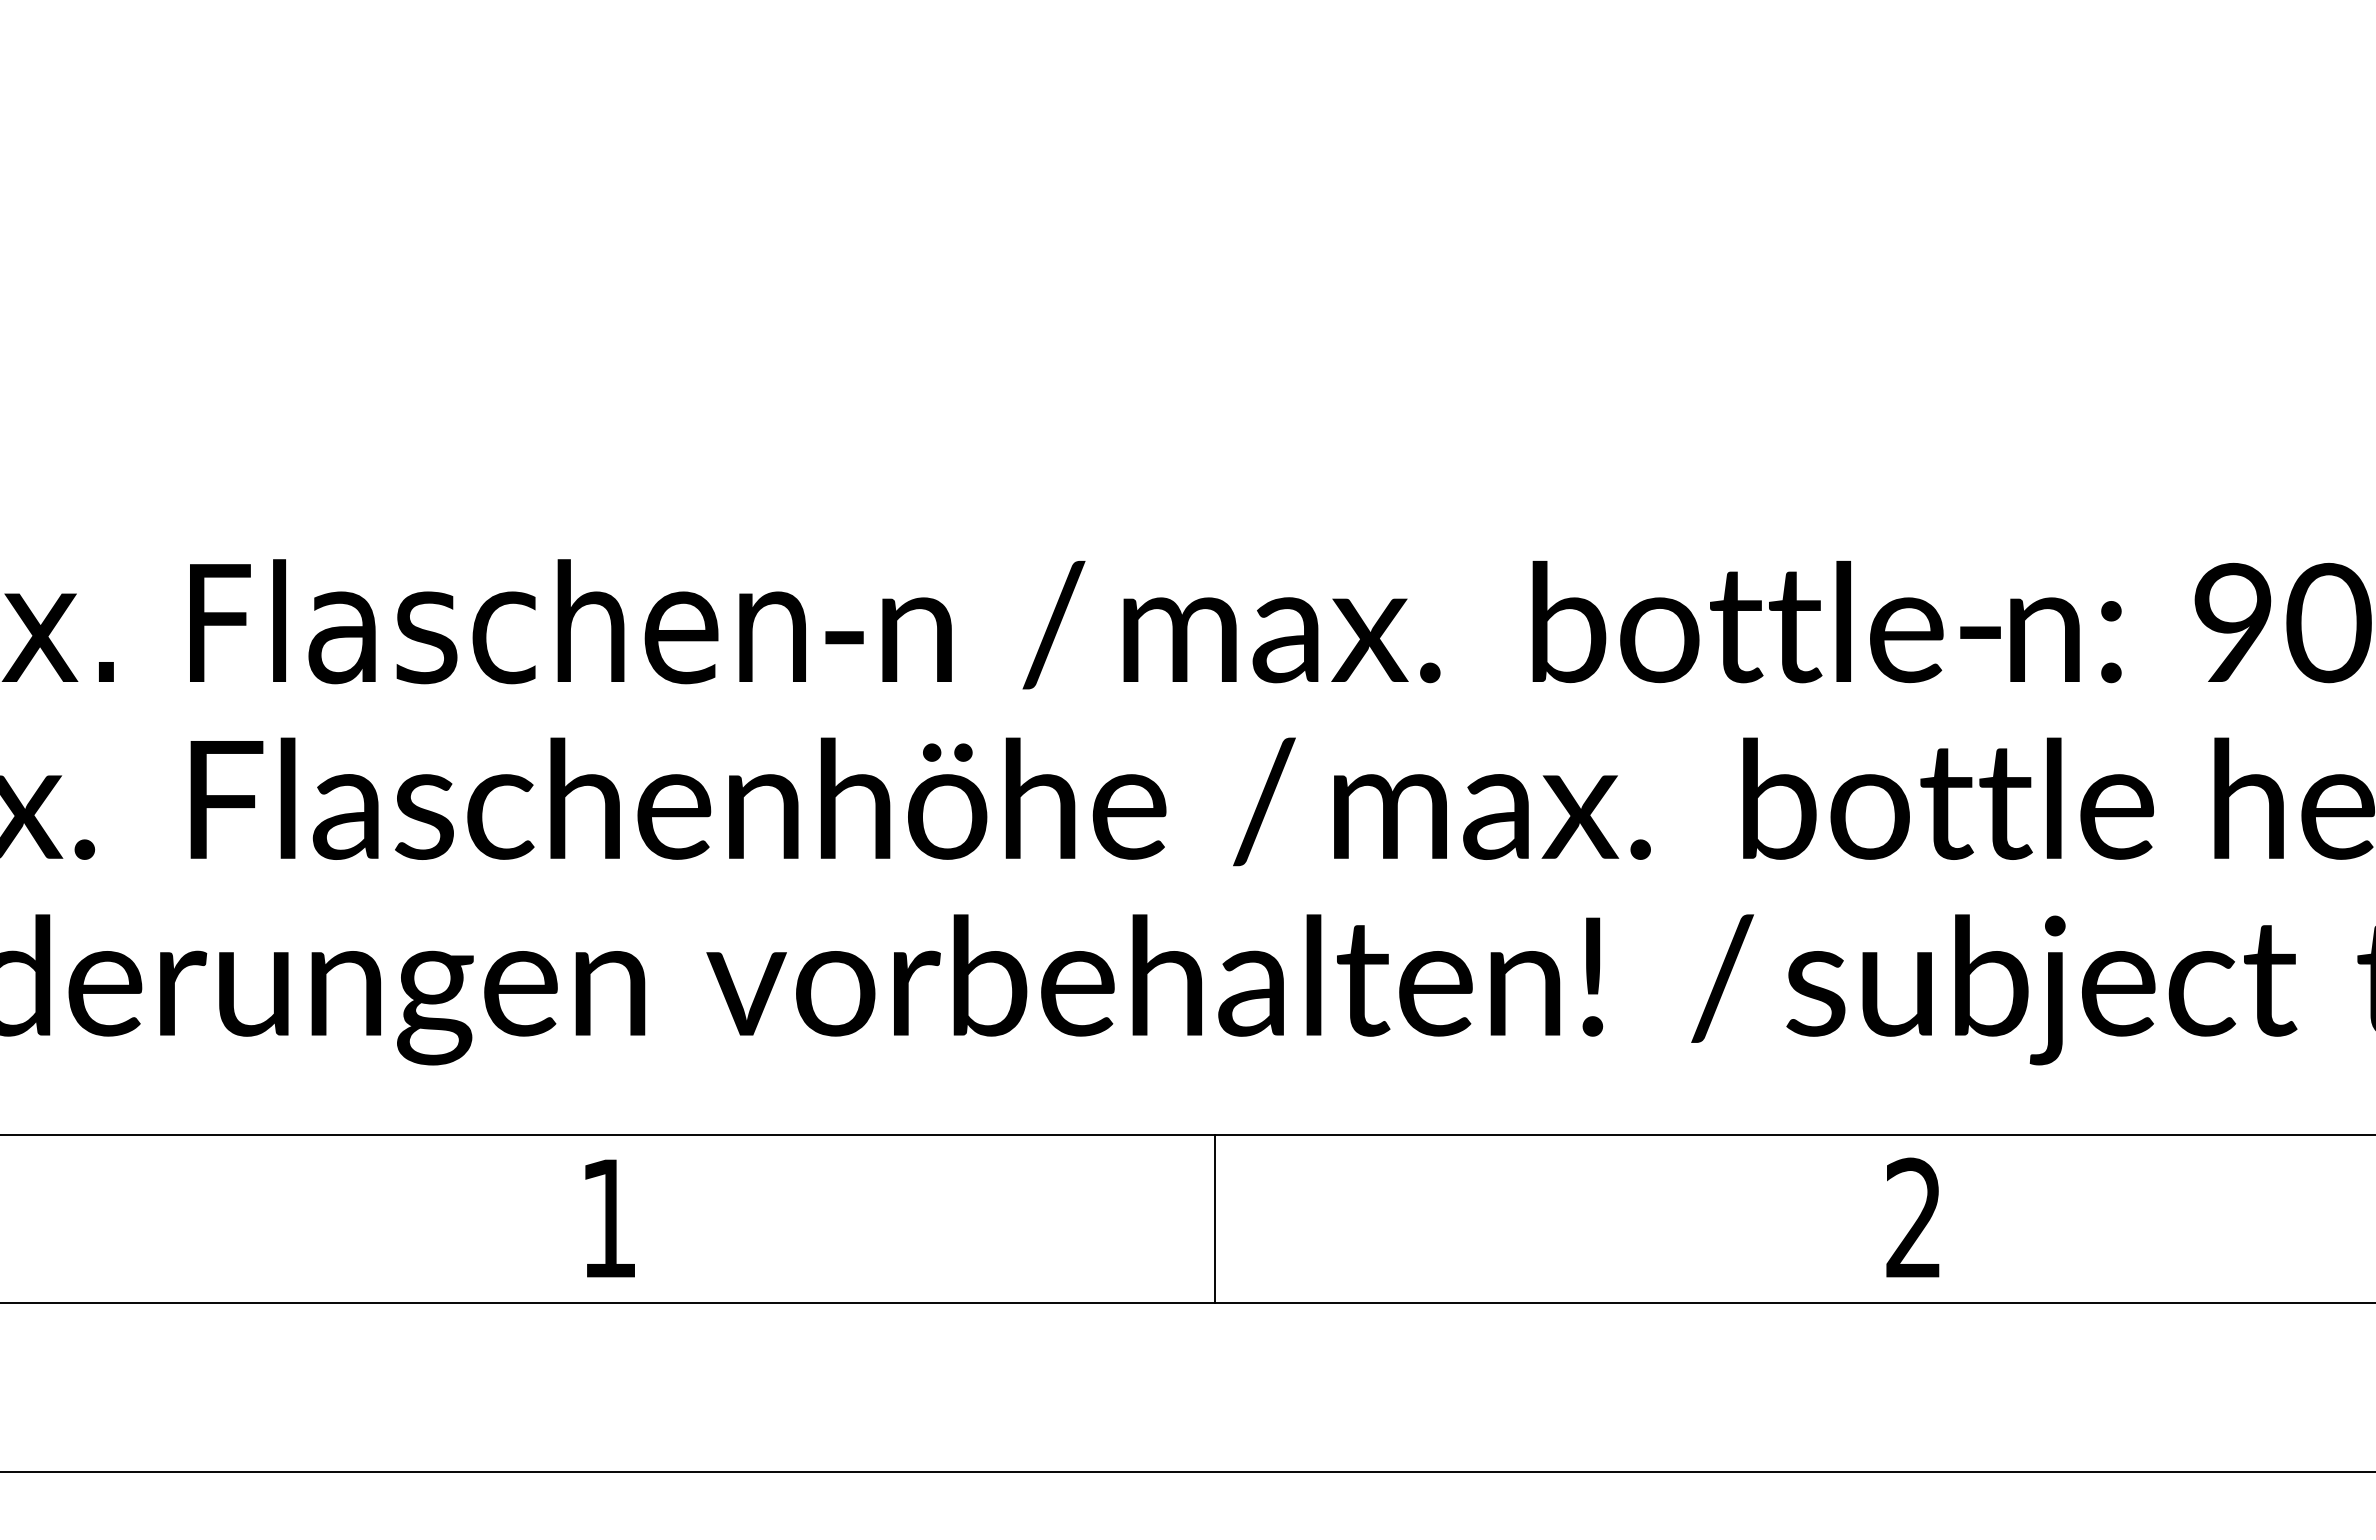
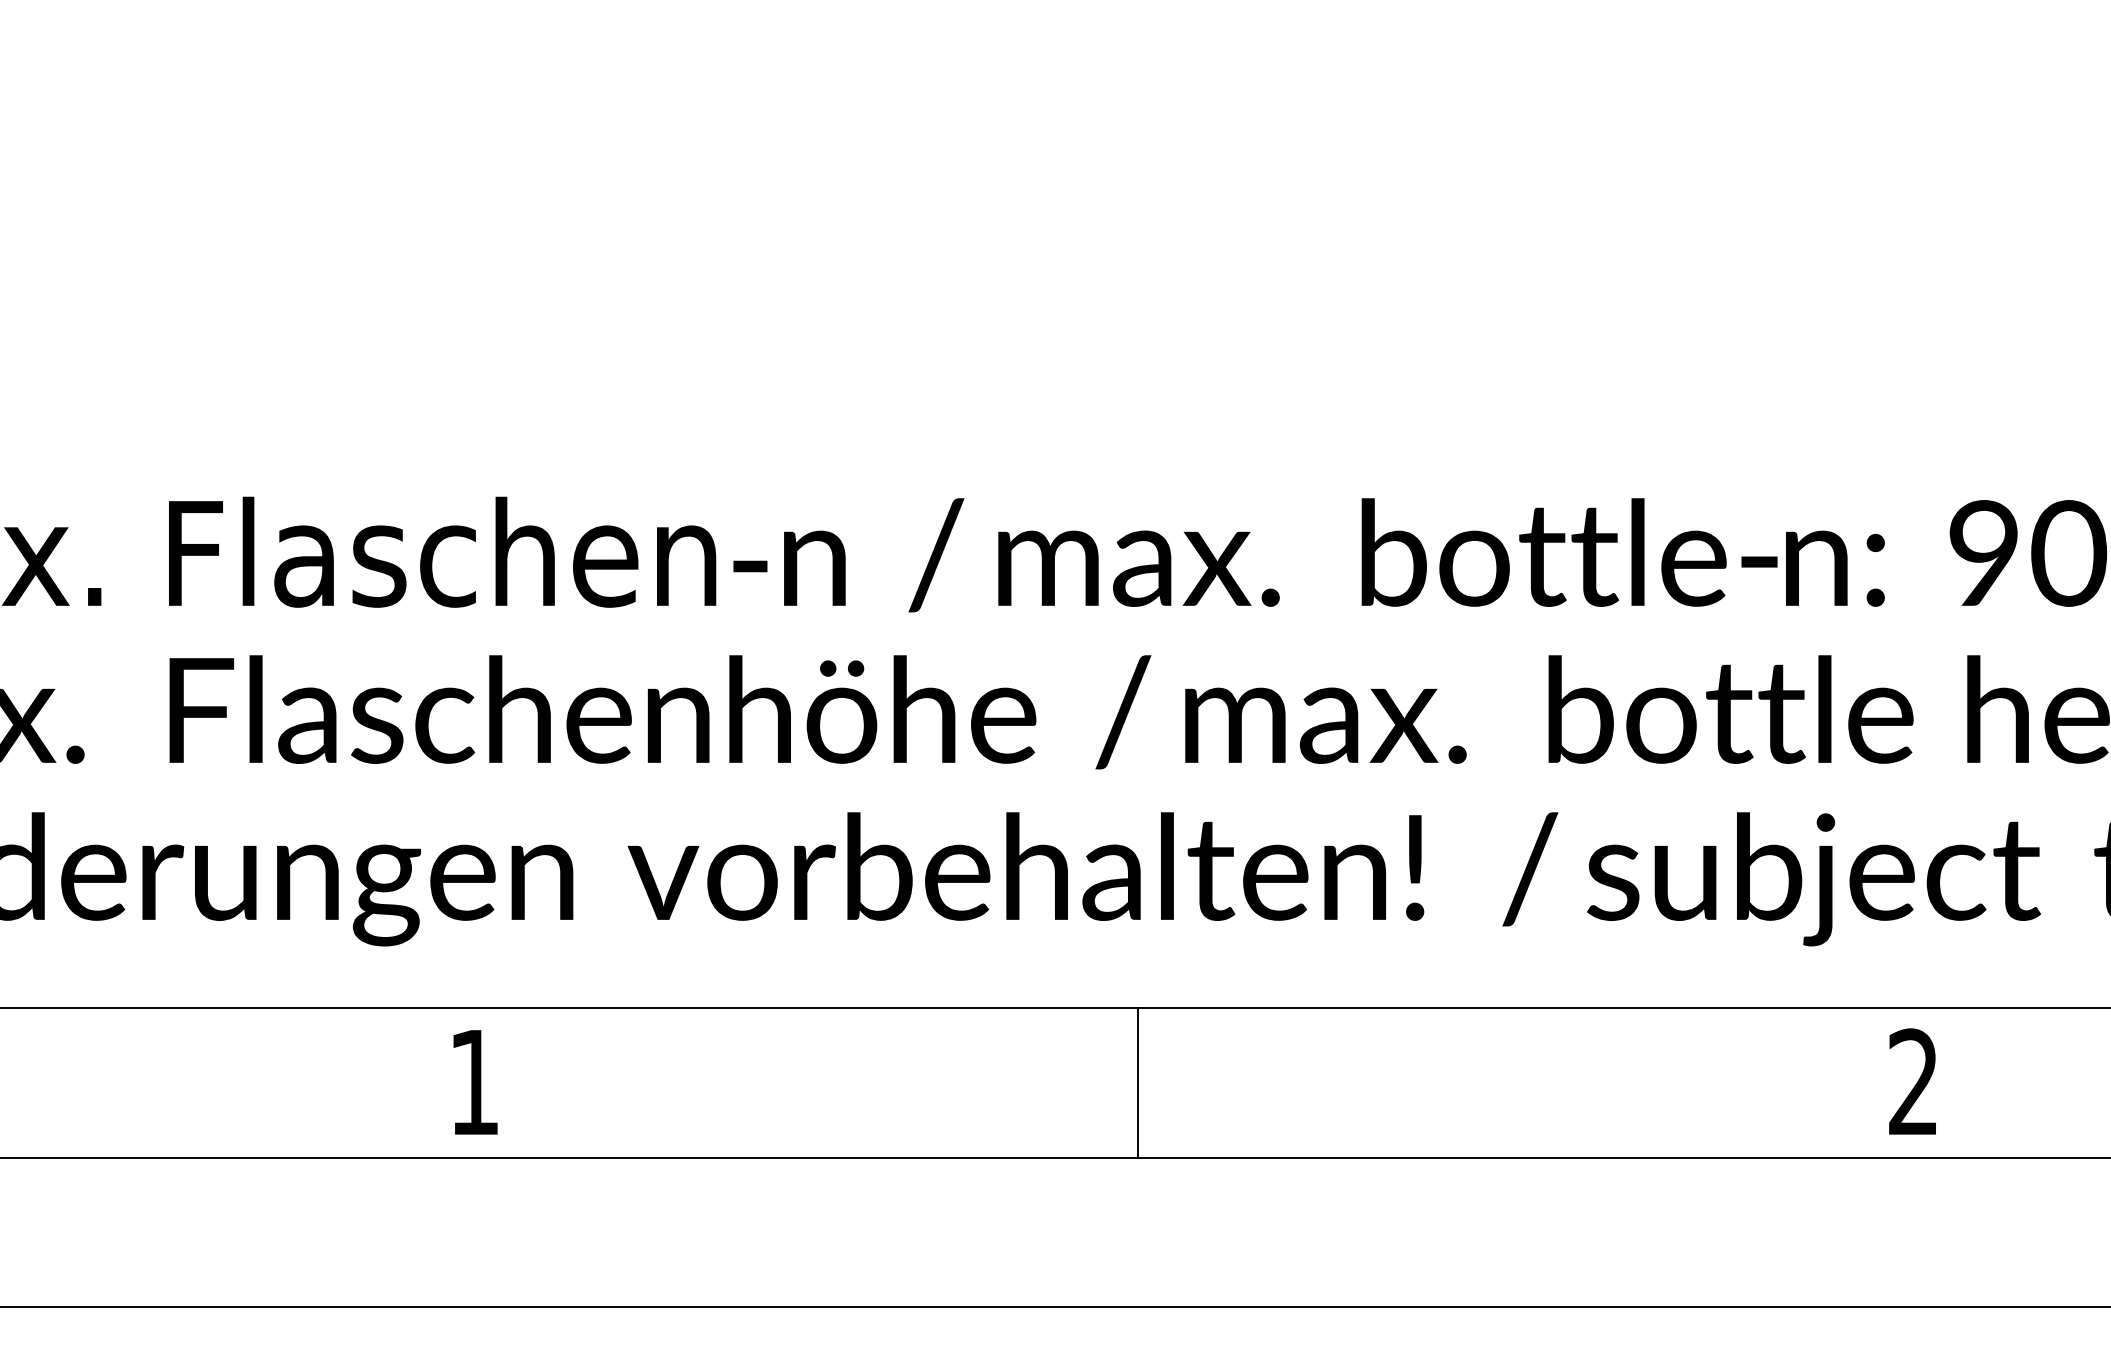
text: (1912, 1217) -> (1912, 1081), moved
text: (609, 1218) -> (474, 1082), moved
line: (1215, 1218) -> (1138, 1082), moved

